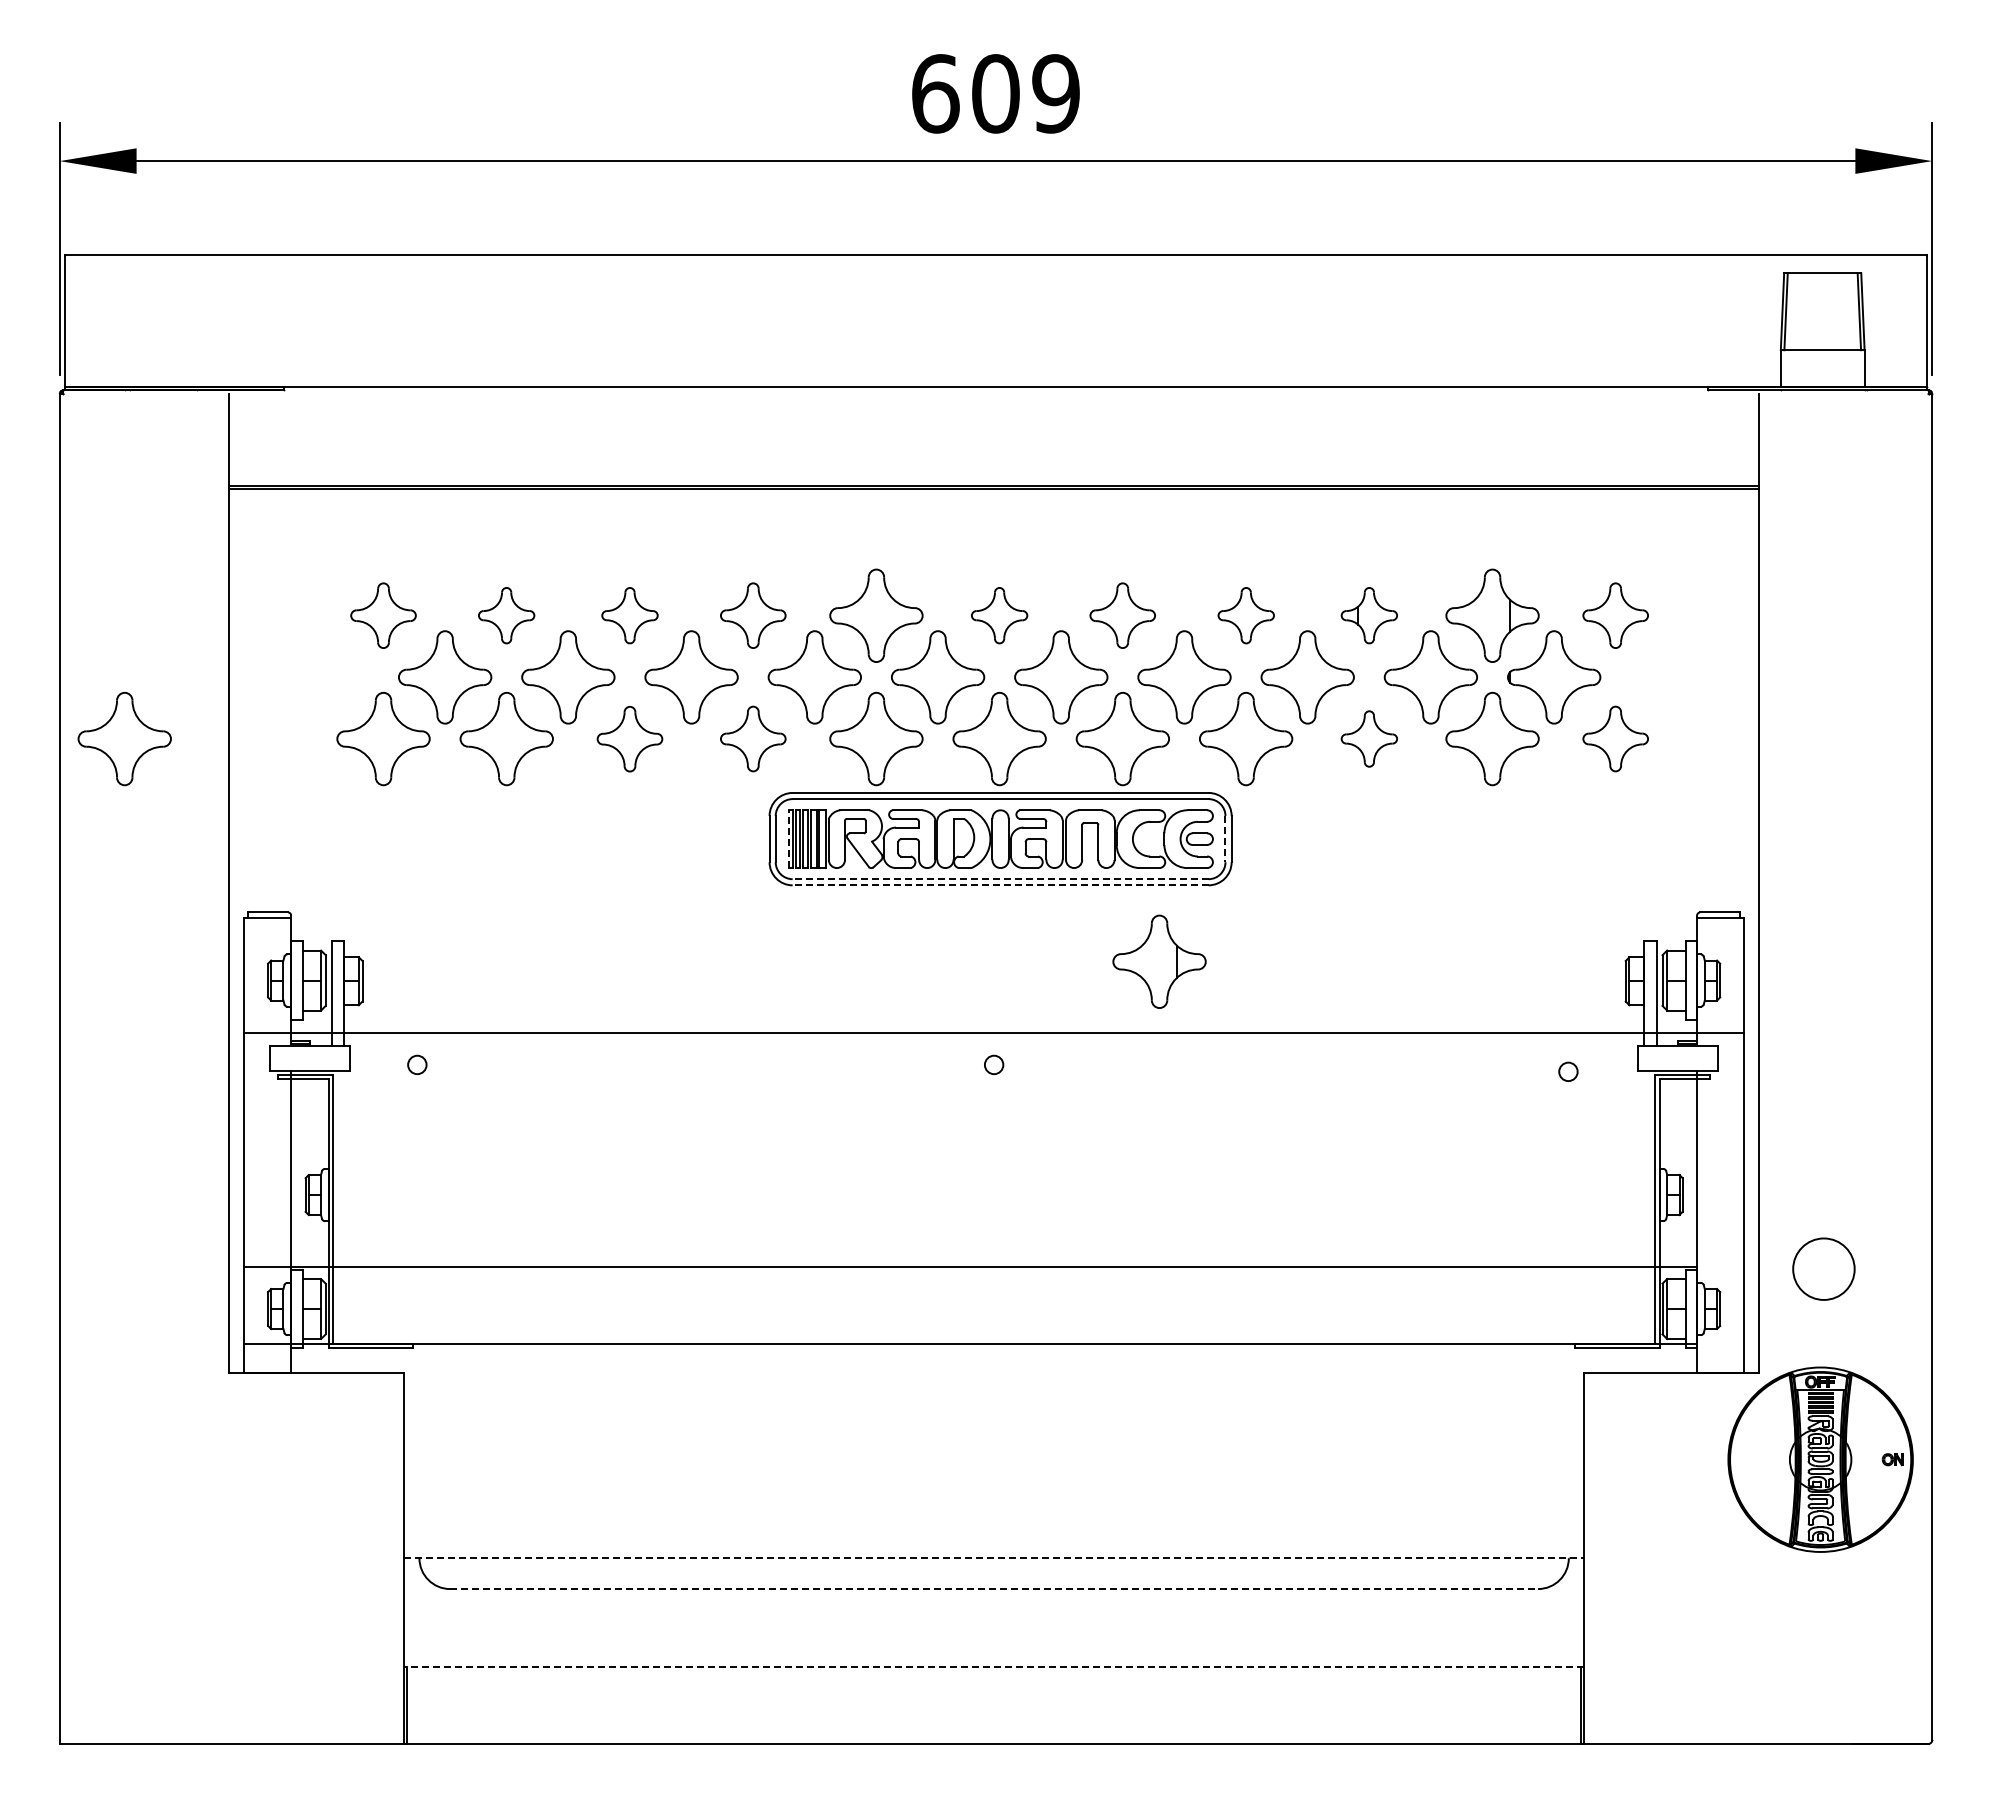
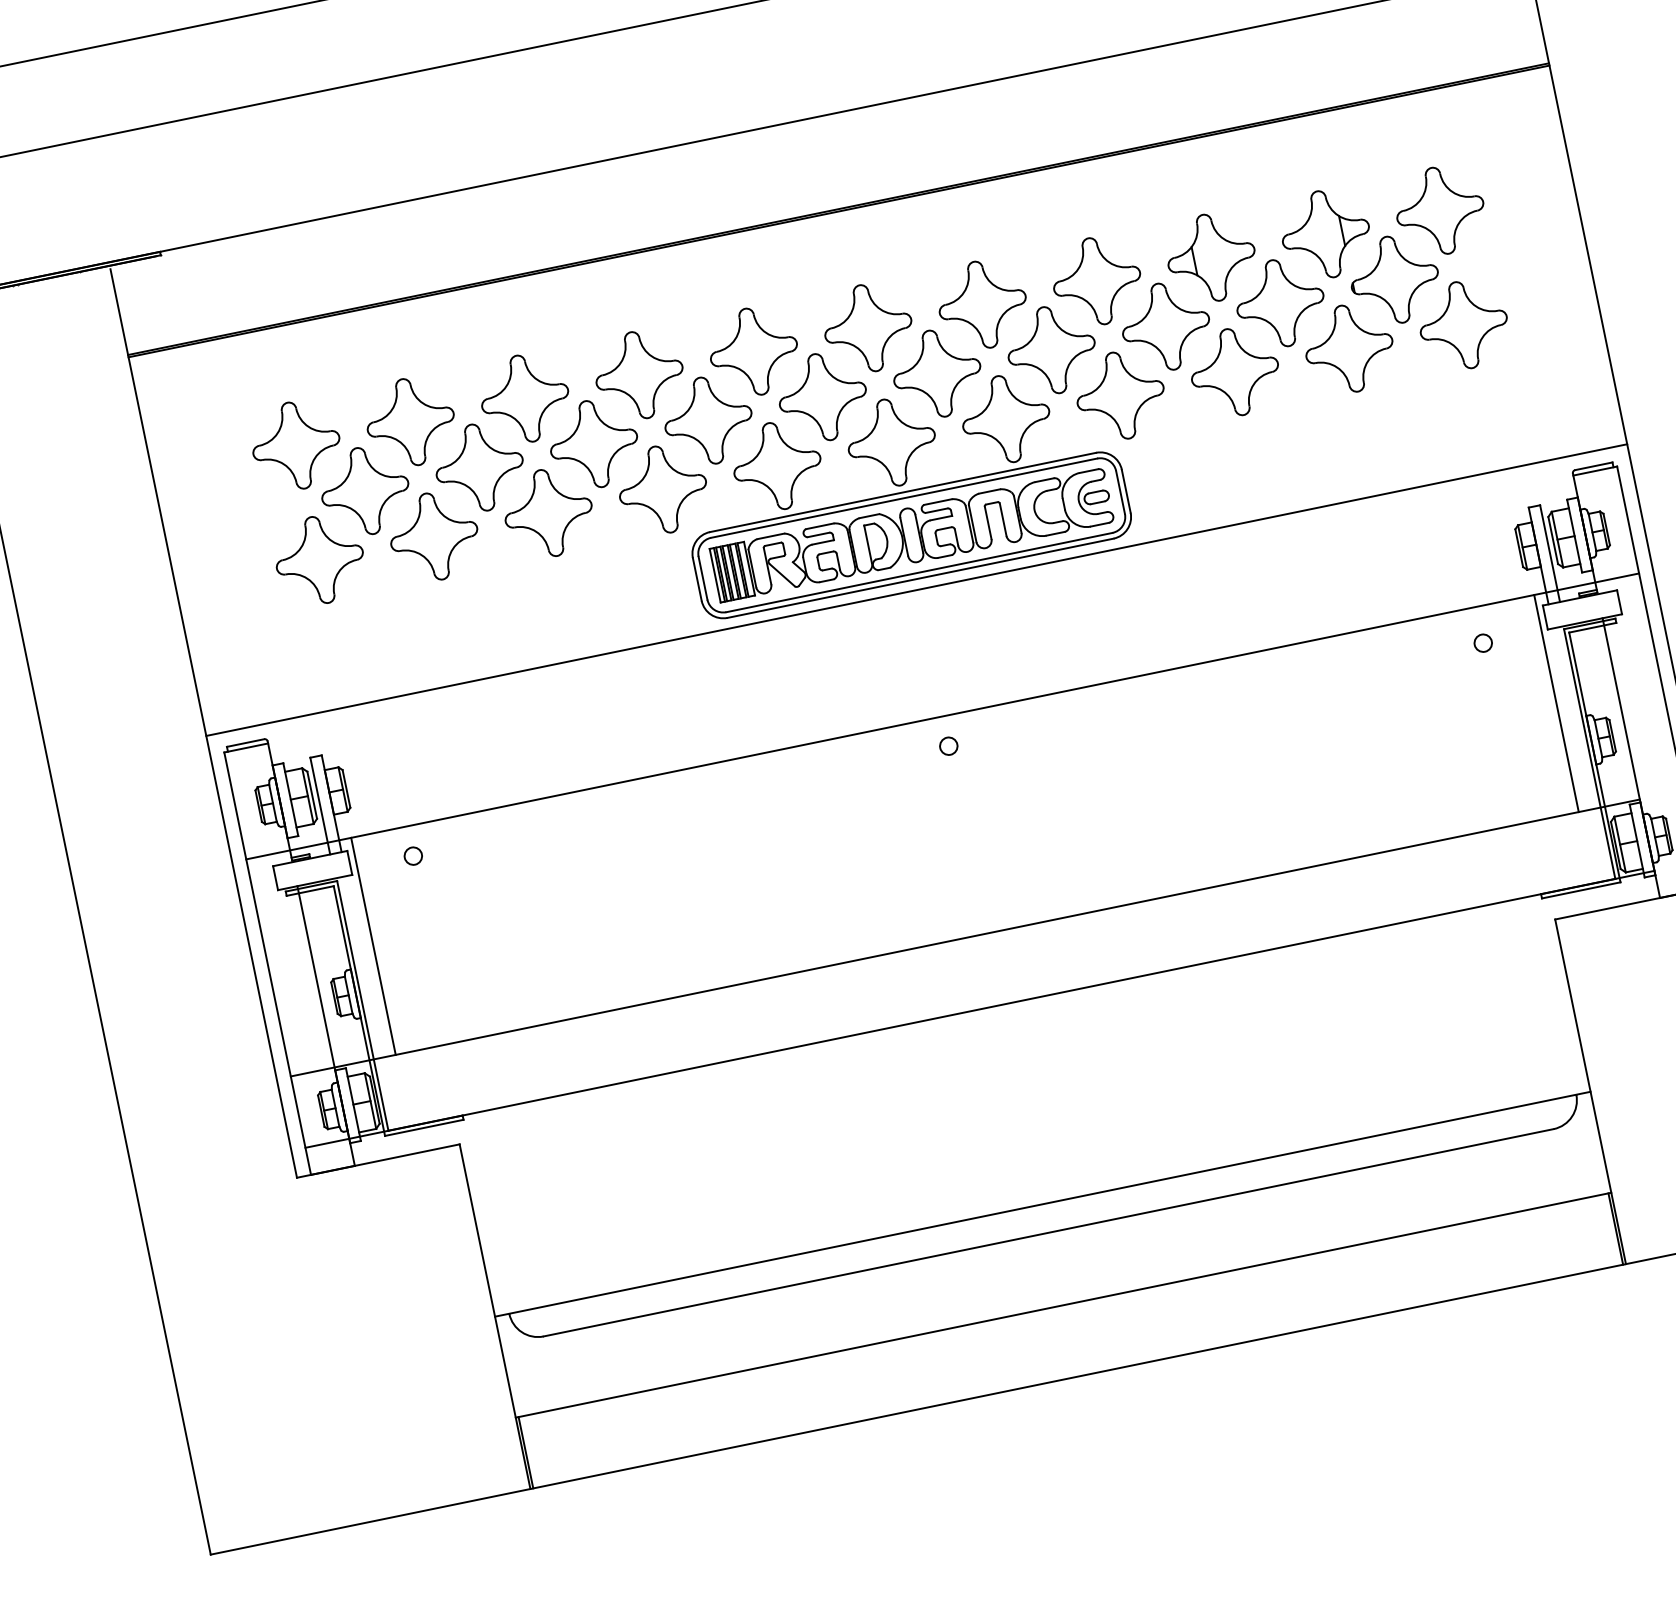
part: (383, 615) -> (296, 445), size x1.43
part: (506, 615) -> (410, 421), size x1.67
part: (629, 615) -> (524, 398), size x1.67
part: (753, 615) -> (639, 374), size x1.43
part: (999, 615) -> (868, 327), size x1.67
part: (1122, 615) -> (982, 304), size x1.43
part: (1246, 615) -> (1097, 280), size x1.67
part: (1369, 615) -> (1211, 257), size x1.67
part: (1615, 615) -> (1439, 210), size x1.43
part: (124, 738) -> (79, 608), removed
part: (753, 738) -> (663, 489), size x1.43
part: (1369, 738) -> (1235, 371), size x1.67
part: (1615, 738) -> (1463, 324), size x1.43
part: (629, 739) -> (548, 513), size x1.43
line: (788, 839) -> (714, 576), dashed -> solid
line: (1225, 839) -> (1120, 492), dashed -> solid
line: (1000, 879) -> (919, 572), dashed -> solid
line: (1000, 885) -> (920, 578), dashed -> solid
line: (993, 896) -> (916, 589), added
part: (1159, 961) -> (1082, 618), removed
line: (356, 1149) -> (372, 946), added
line: (1631, 1149) -> (1556, 703), added
line: (994, 1558) -> (1043, 1204), dashed -> solid
line: (994, 1589) -> (1049, 1233), dashed -> solid
line: (993, 1667) -> (1063, 1305), dashed -> solid

